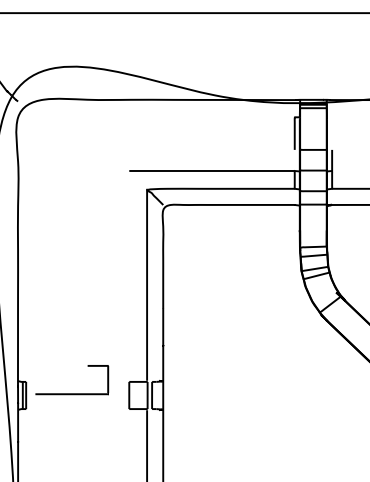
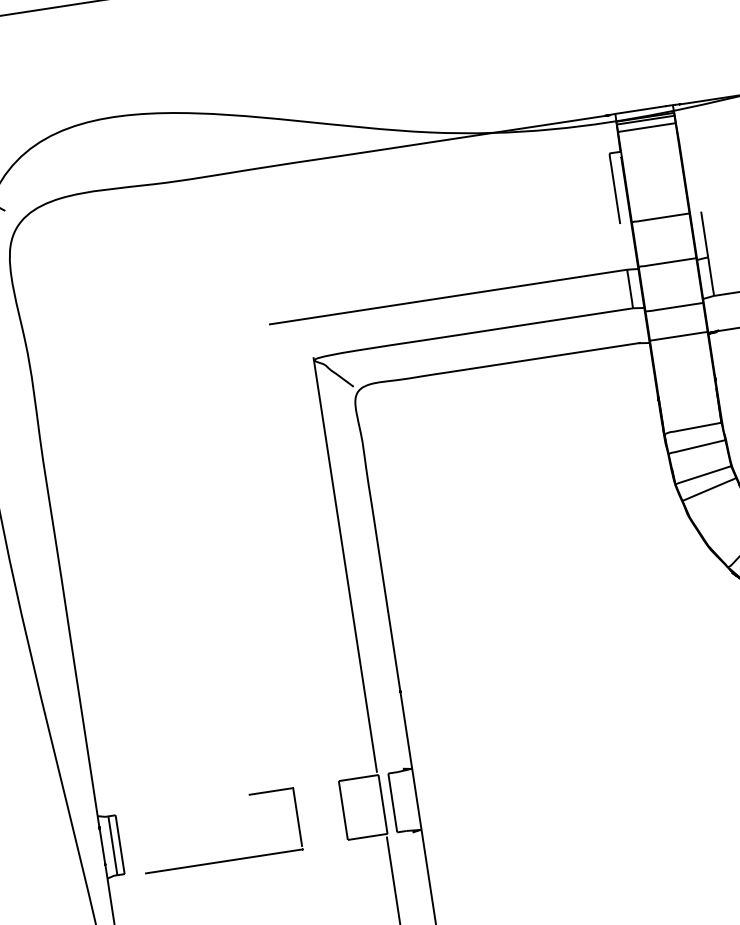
part: (72, 393) -> (225, 859), moved

